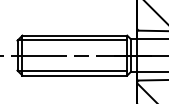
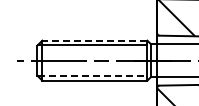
line: (74, 35) -> (94, 40), solid -> dashed
line: (72, 71) -> (92, 76), solid -> dashed

